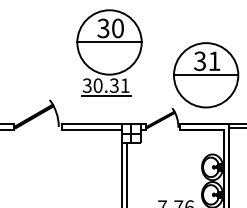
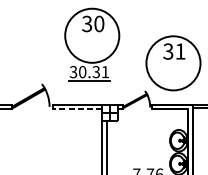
line: (109, 42) -> (92, 35), removed
line: (205, 75) -> (172, 63), removed
line: (91, 129) -> (77, 108), solid -> dashed

